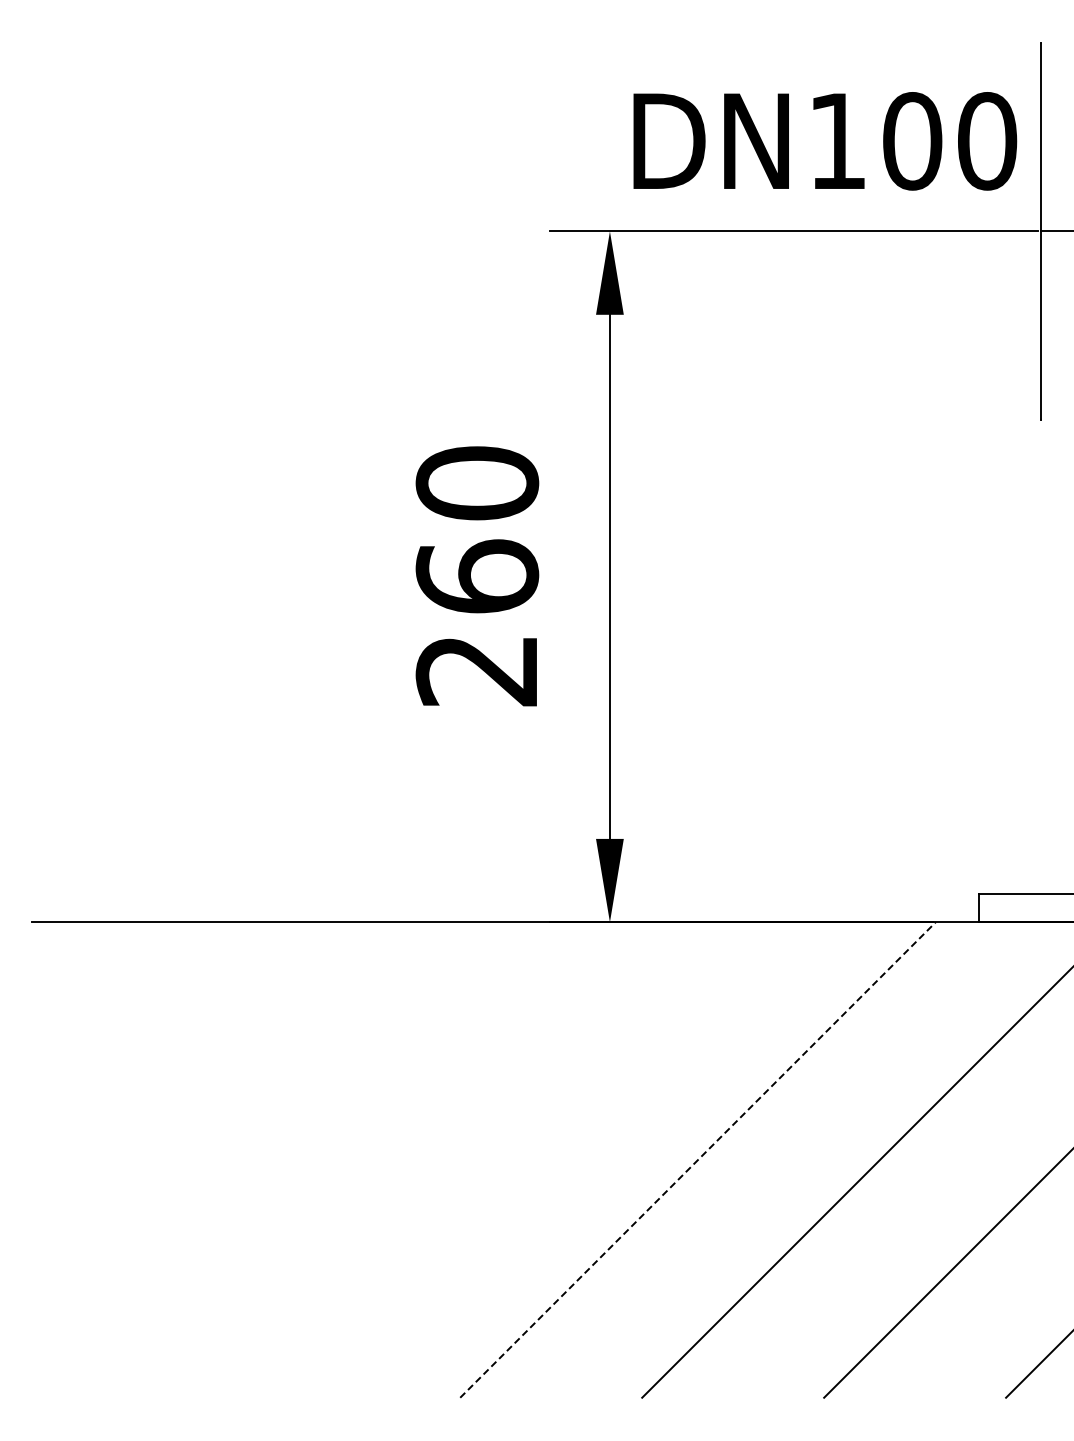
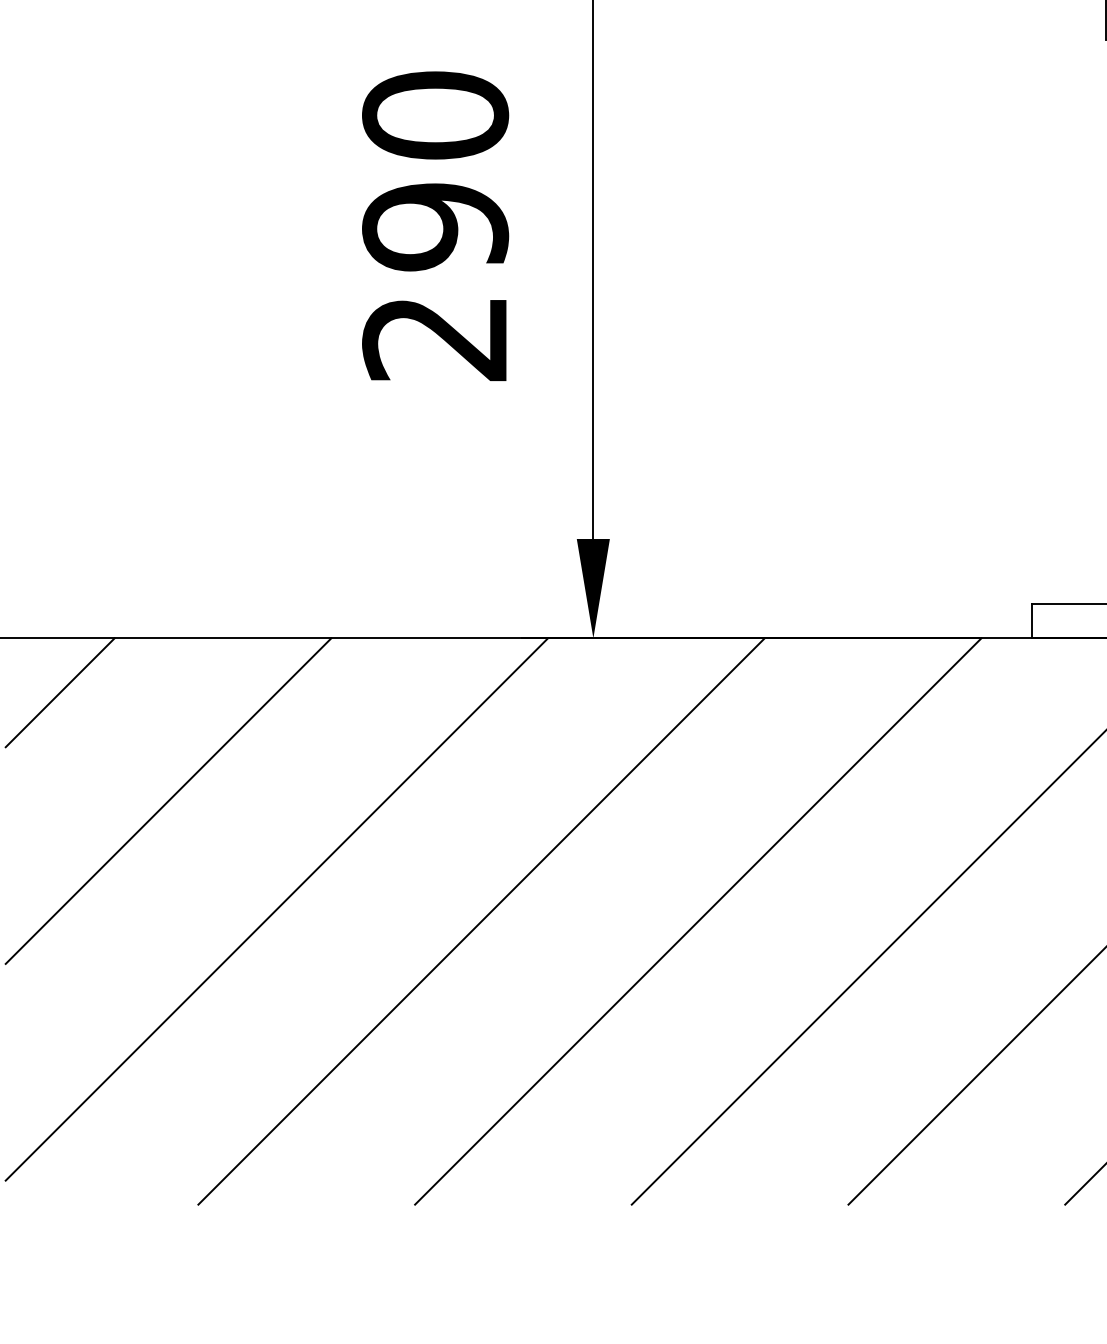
text: (477, 576) -> (435, 226), 260 -> 290
line: (162, 967) -> (60, 692), added
line: (252, 1058) -> (167, 800), added
line: (343, 1149) -> (276, 908), added
line: (515, 1159) -> (480, 920), added
line: (698, 1159) -> (698, 920), dashed -> solid

